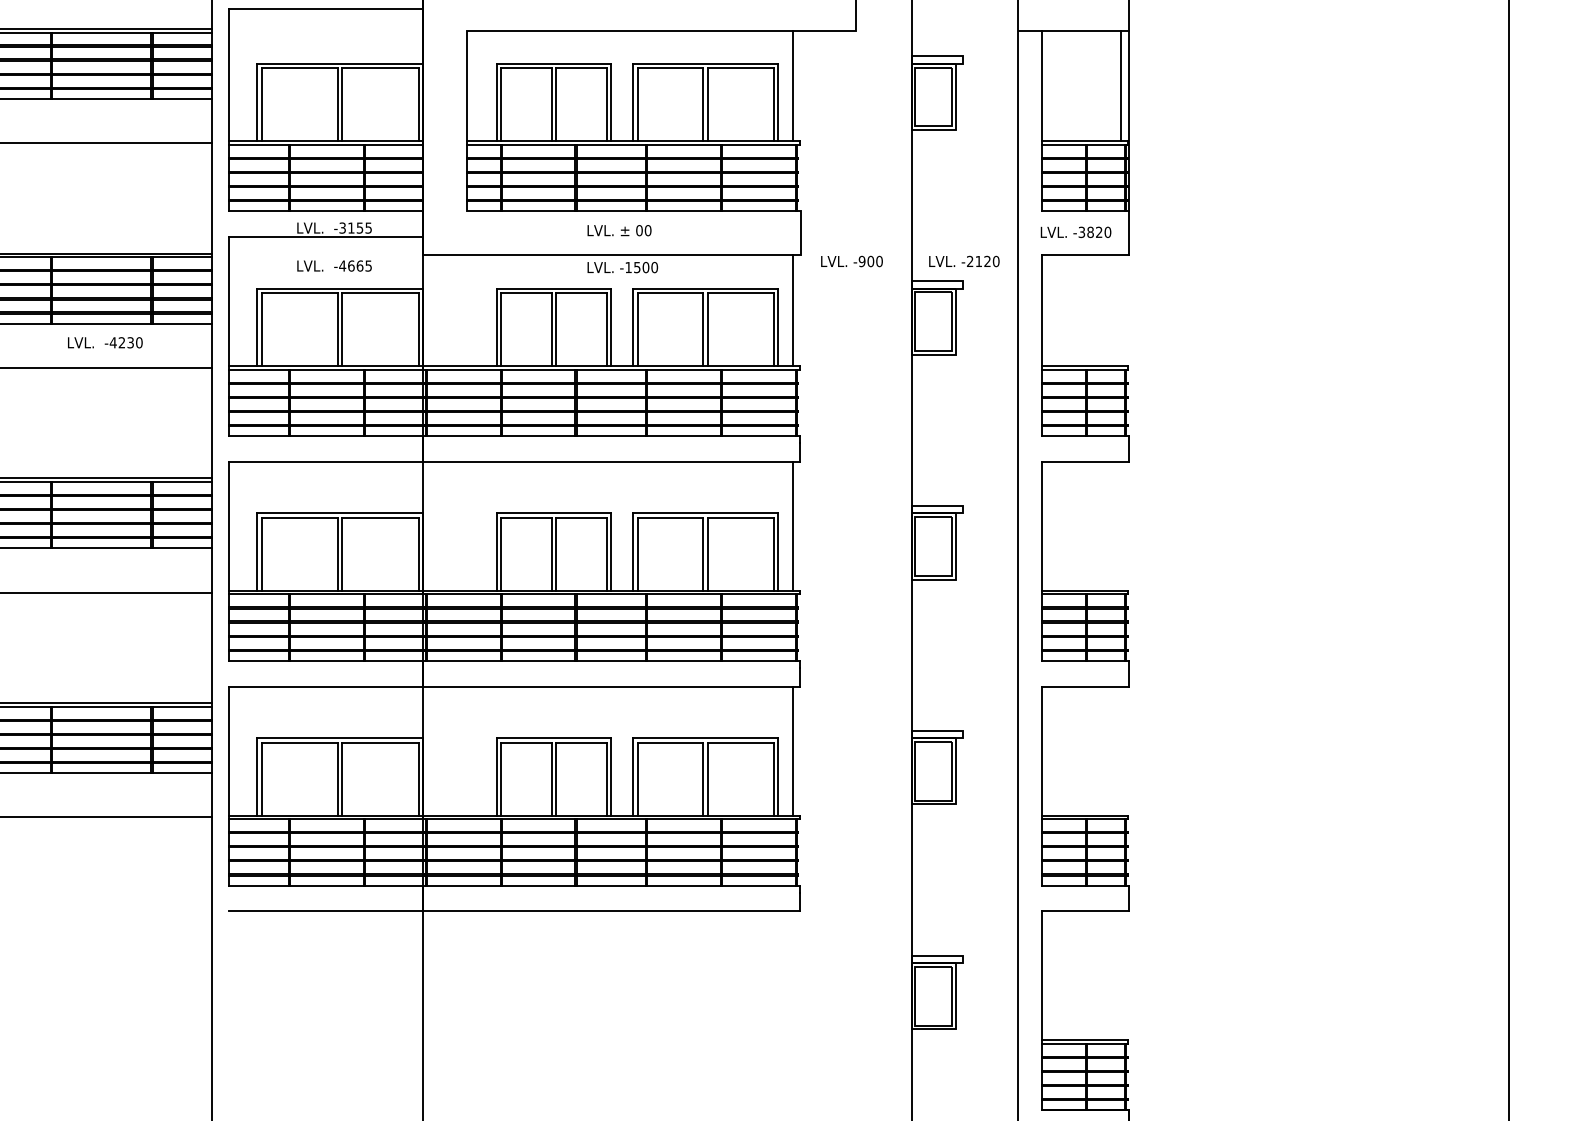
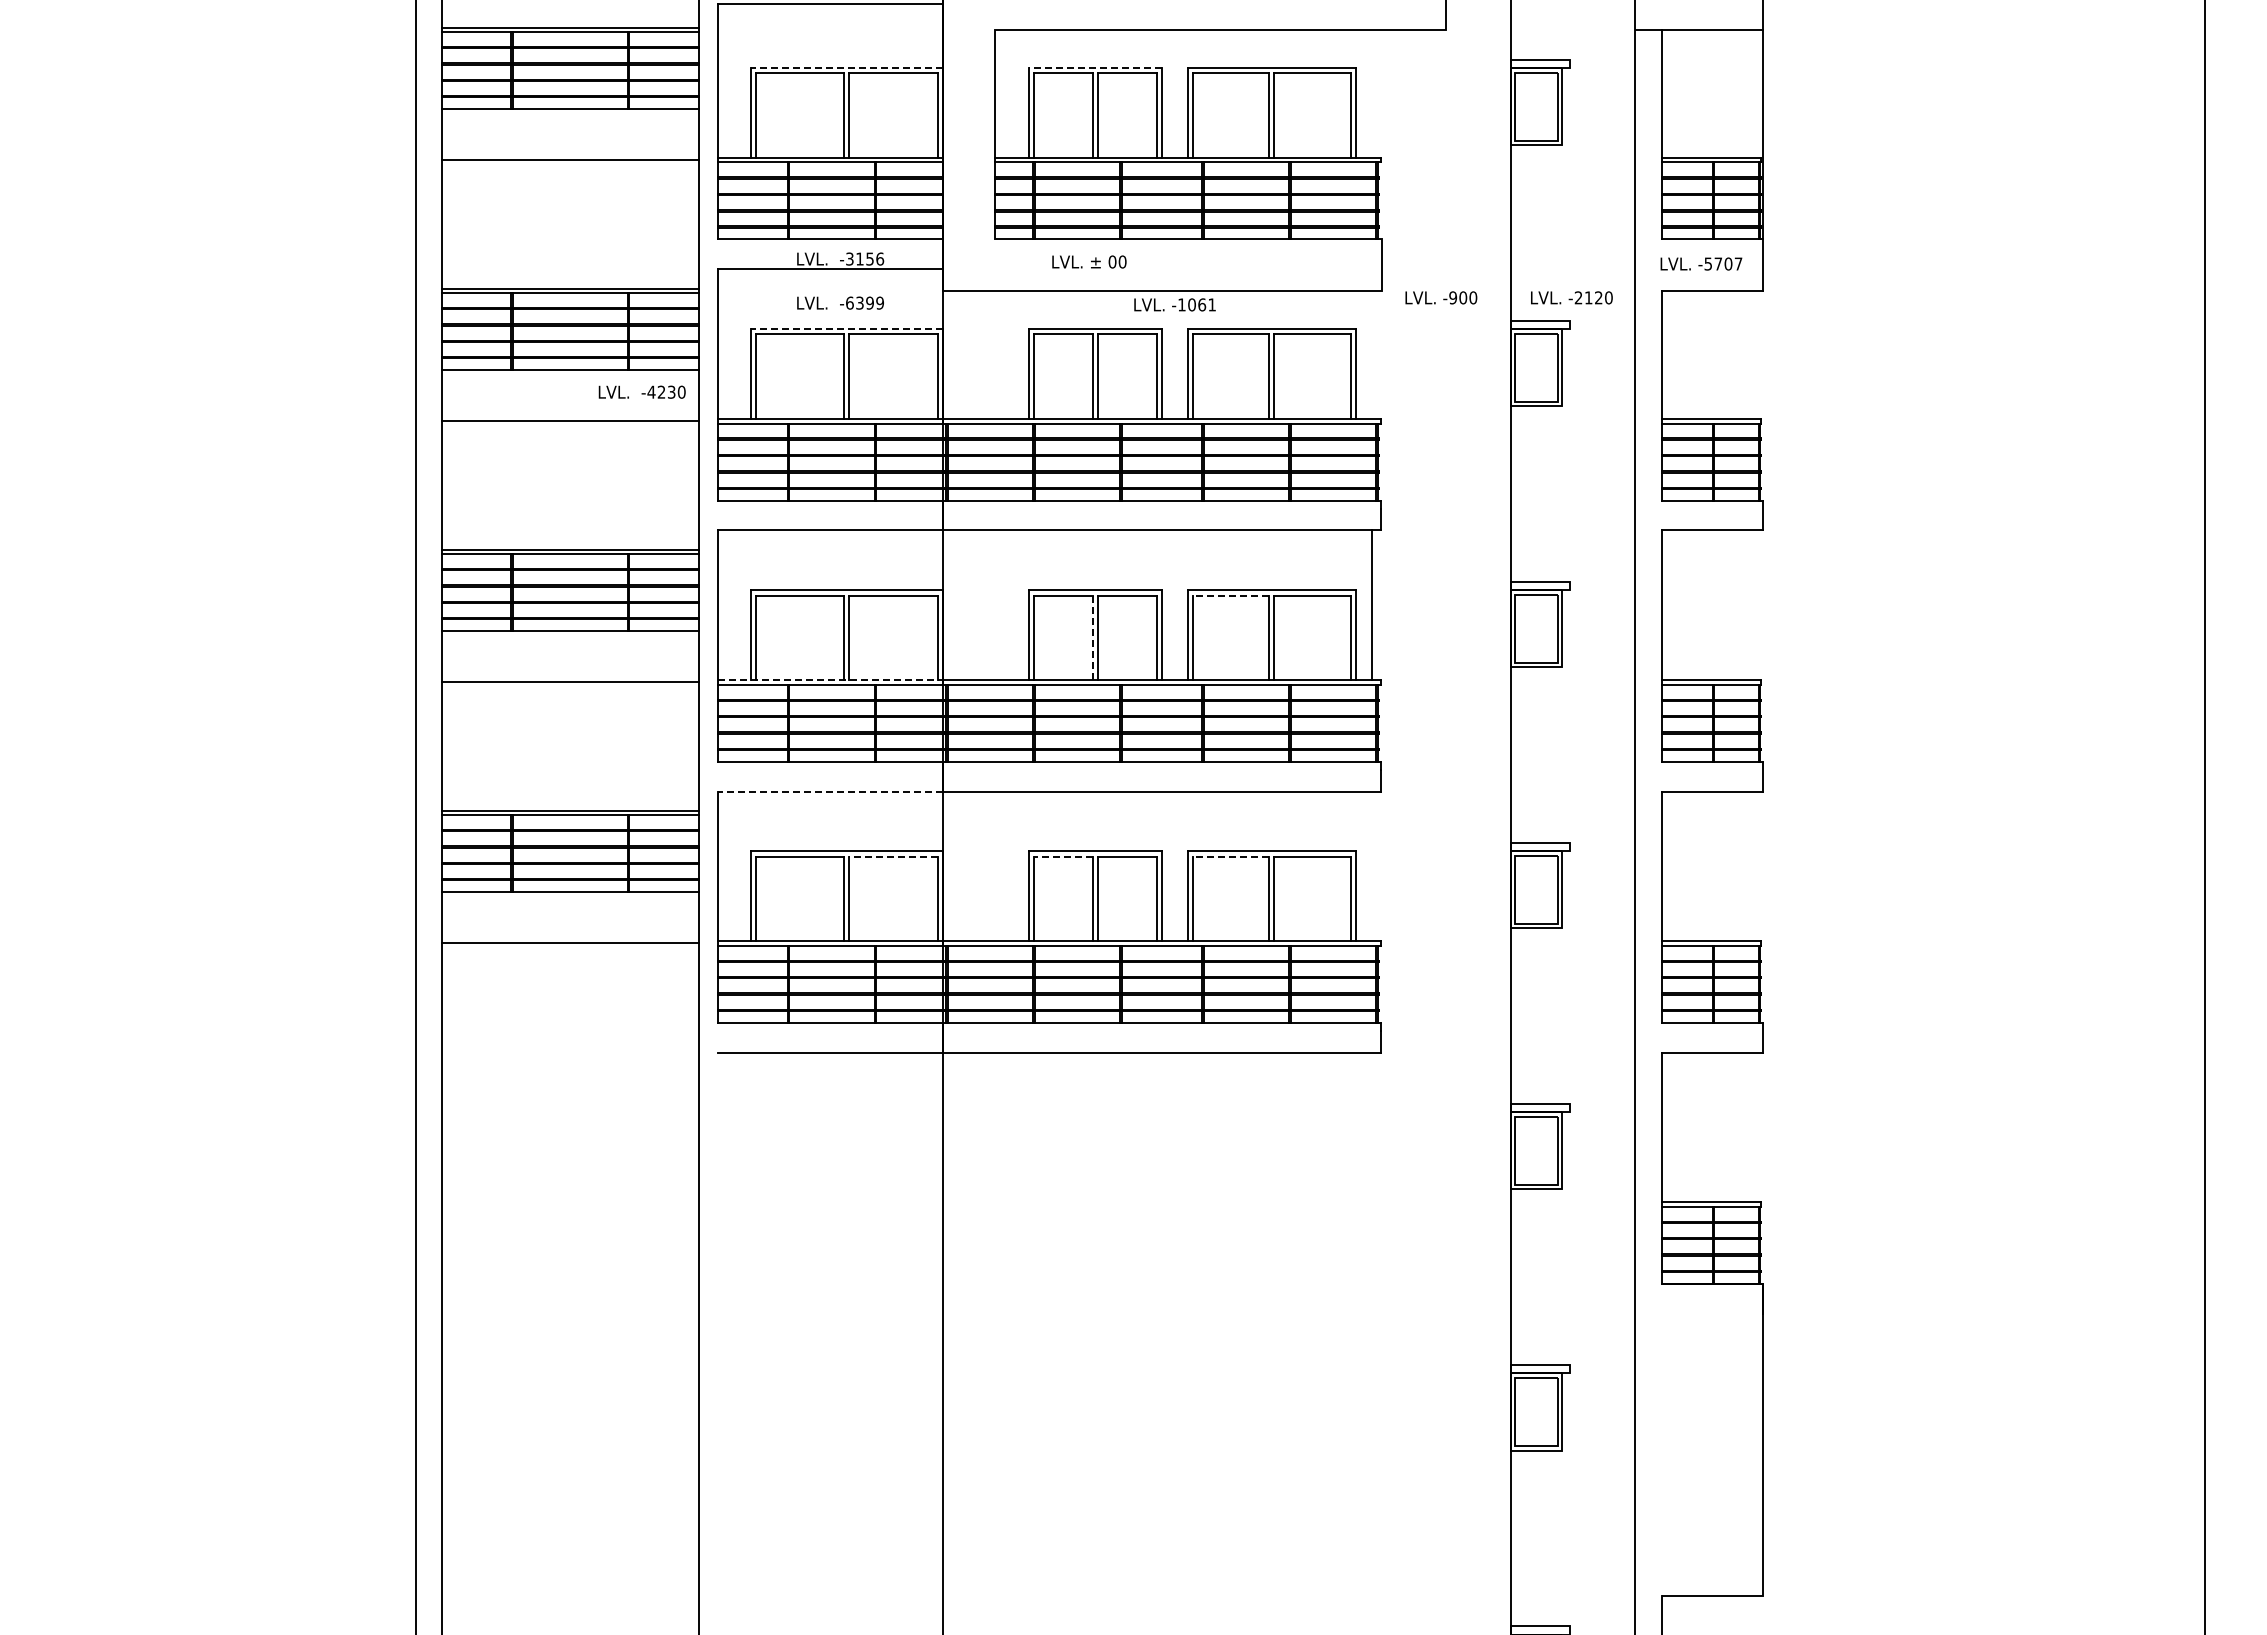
line: (339, 63) -> (846, 68), solid -> dashed
line: (554, 63) -> (1095, 68), solid -> dashed
line: (792, 85) -> (1372, 93), removed
line: (1120, 85) -> (1753, 93), removed
text: (369, 227) -> (880, 258), -3155 -> -3156
text: (619, 230) -> (1089, 261), moved
text: (1094, 231) -> (1723, 263), -3820 -> -5707
text: (355, 265) -> (864, 302), -4665 -> -6399
text: (646, 267) -> (1202, 304), -1500 -> -1061
line: (339, 288) -> (846, 329), solid -> dashed
line: (792, 310) -> (1372, 354), removed
text: (104, 342) -> (641, 391), moved
line: (670, 517) -> (1230, 595), solid -> dashed
line: (551, 554) -> (1092, 638), solid -> dashed
line: (326, 590) -> (831, 680), solid -> dashed
line: (325, 686) -> (830, 791), solid -> dashed
line: (380, 742) -> (893, 856), solid -> dashed
line: (525, 742) -> (1062, 856), solid -> dashed
line: (670, 742) -> (1230, 856), solid -> dashed
line: (792, 751) -> (1372, 866), removed

